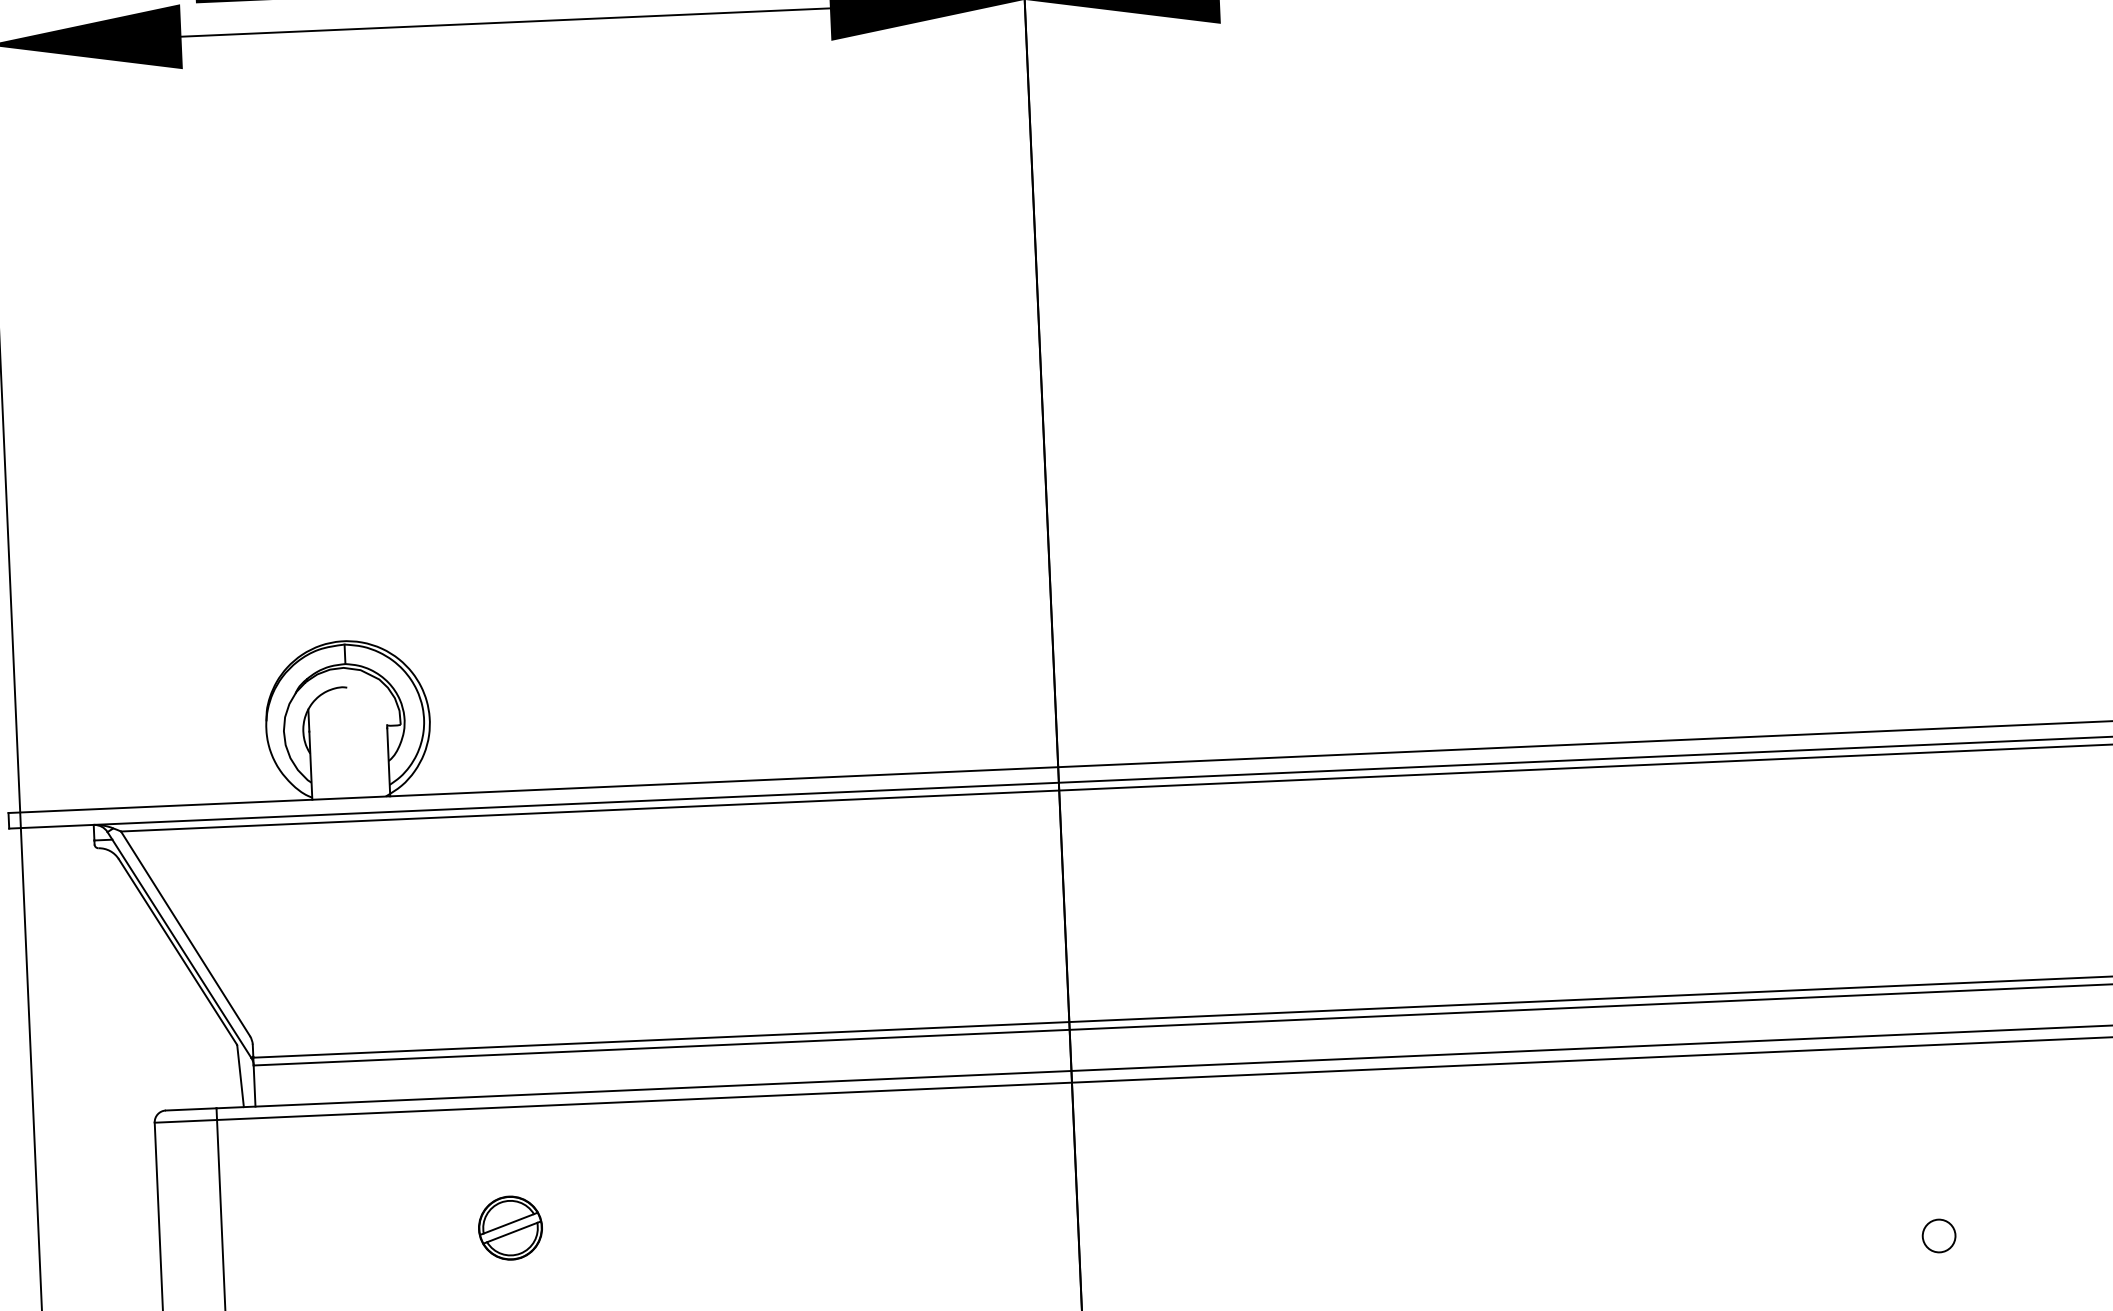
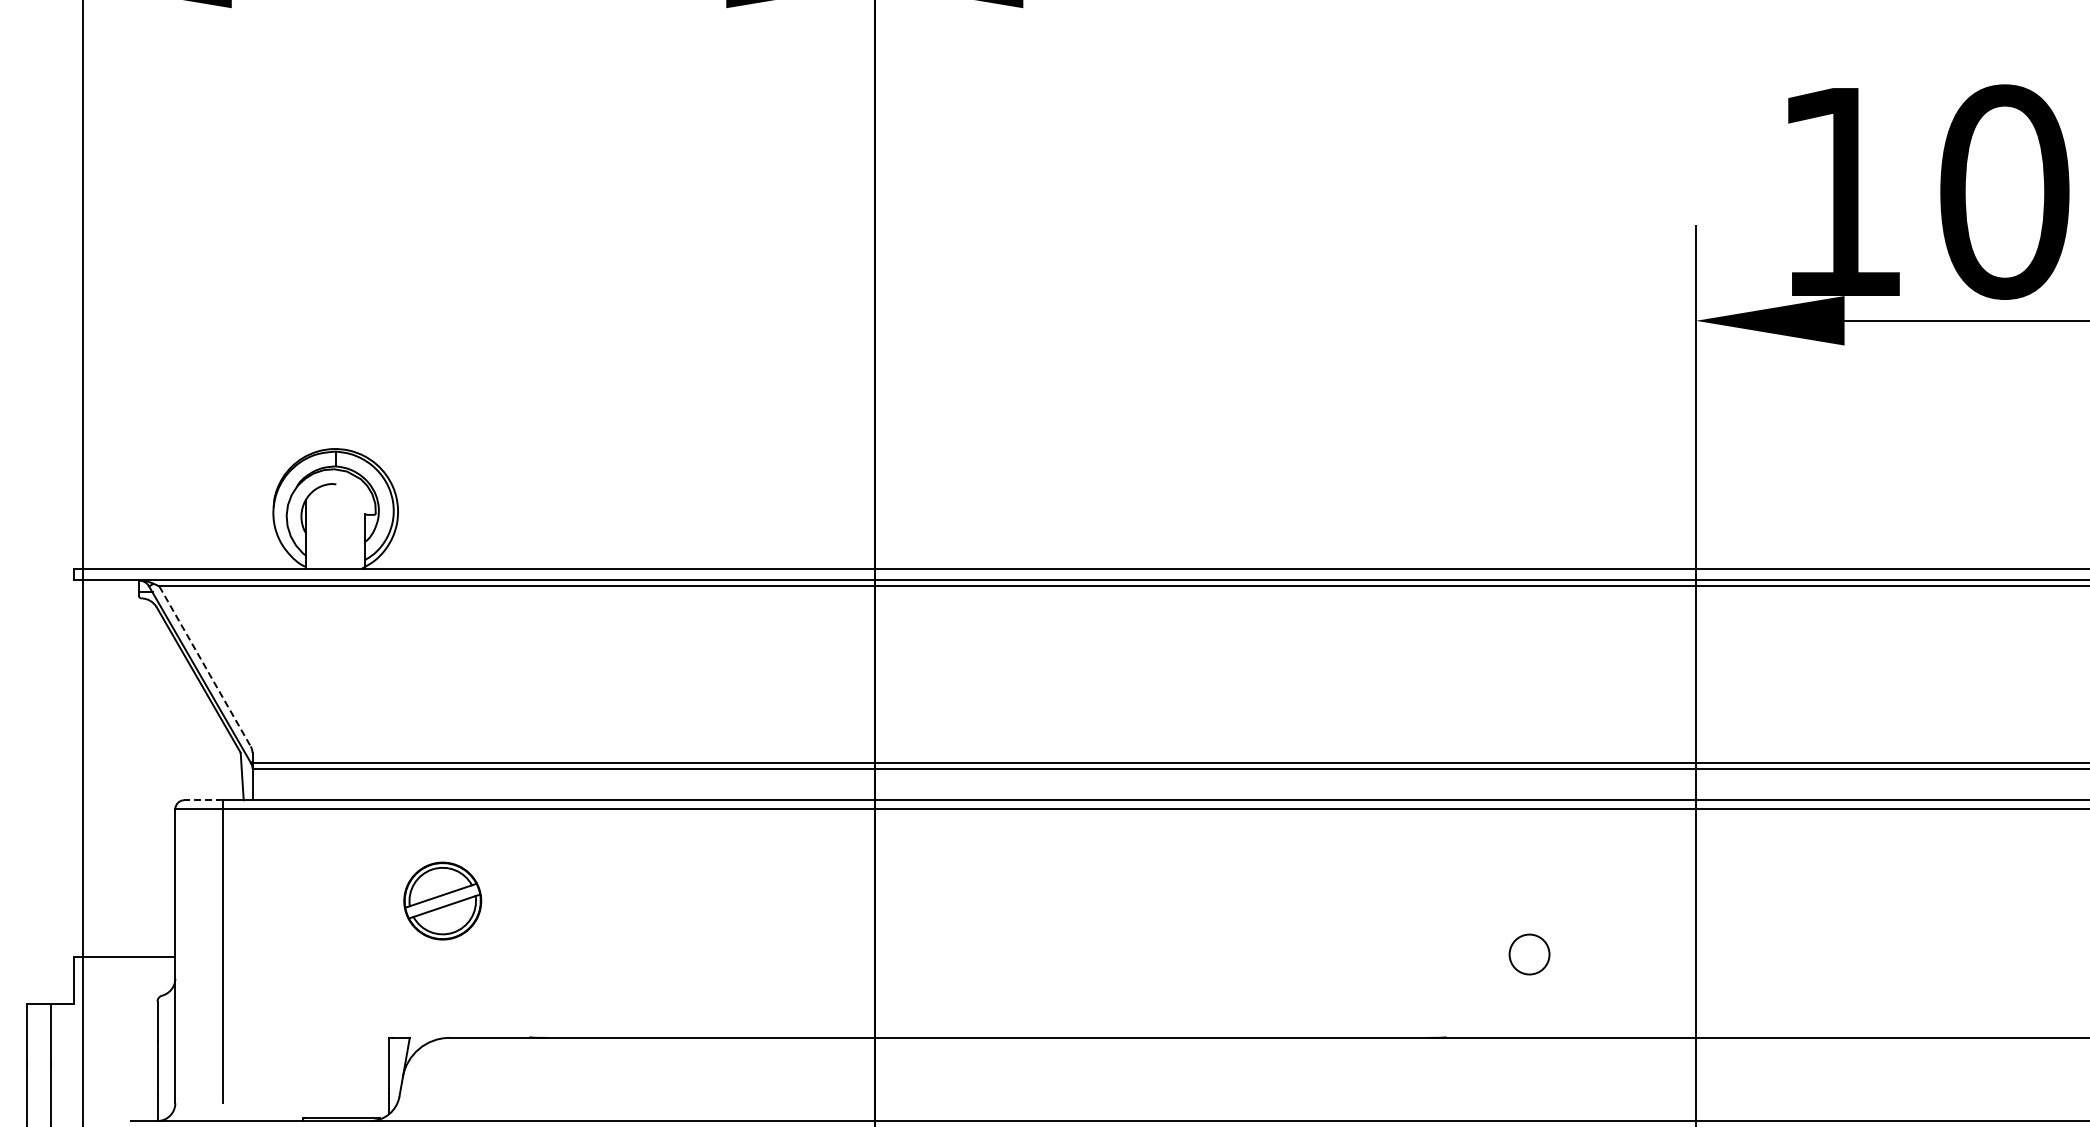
line: (186, 933) -> (205, 666), solid -> dashed
line: (191, 1109) -> (203, 800), solid -> dashed
part: (510, 1228) -> (442, 901), size x1.6
circle: (1938, 1235) -> (1529, 954), size x1.6

